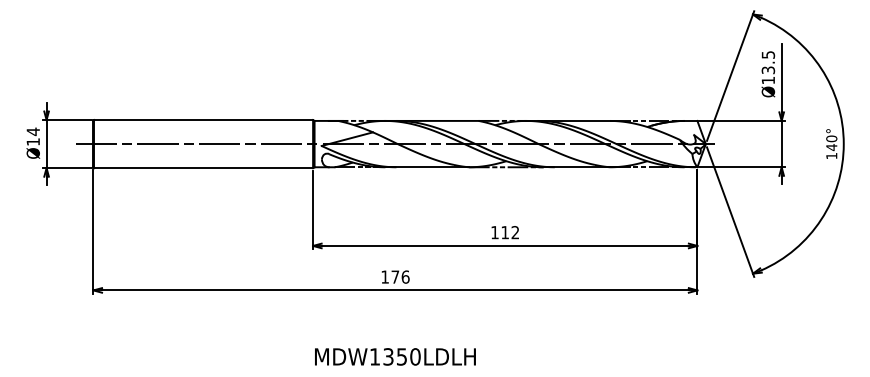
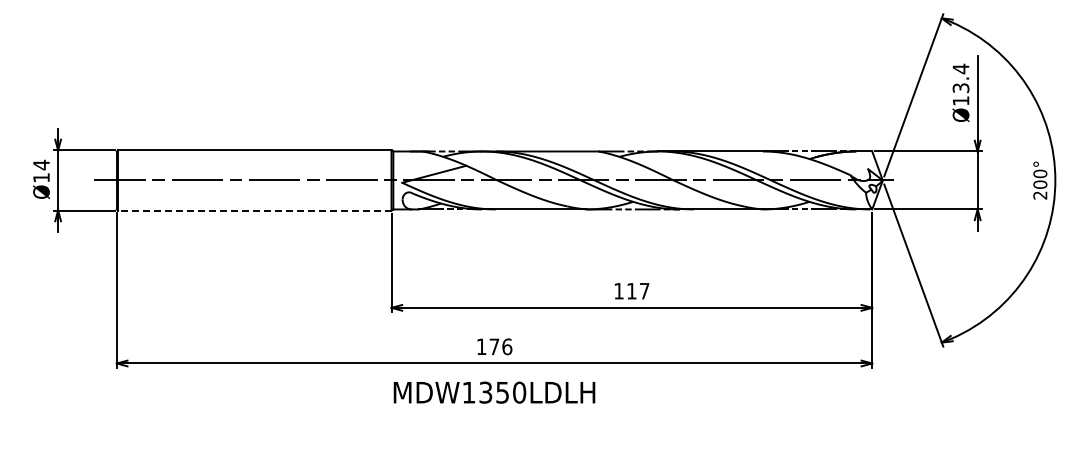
text: (767, 54) -> (960, 68), Ø13.5 -> Ø13.4
text: (831, 151) -> (1040, 189), 140° -> 200°
line: (203, 168) -> (254, 210), solid -> dashed
text: (515, 232) -> (644, 290), 112 -> 117
text: (395, 356) -> (494, 392), moved

